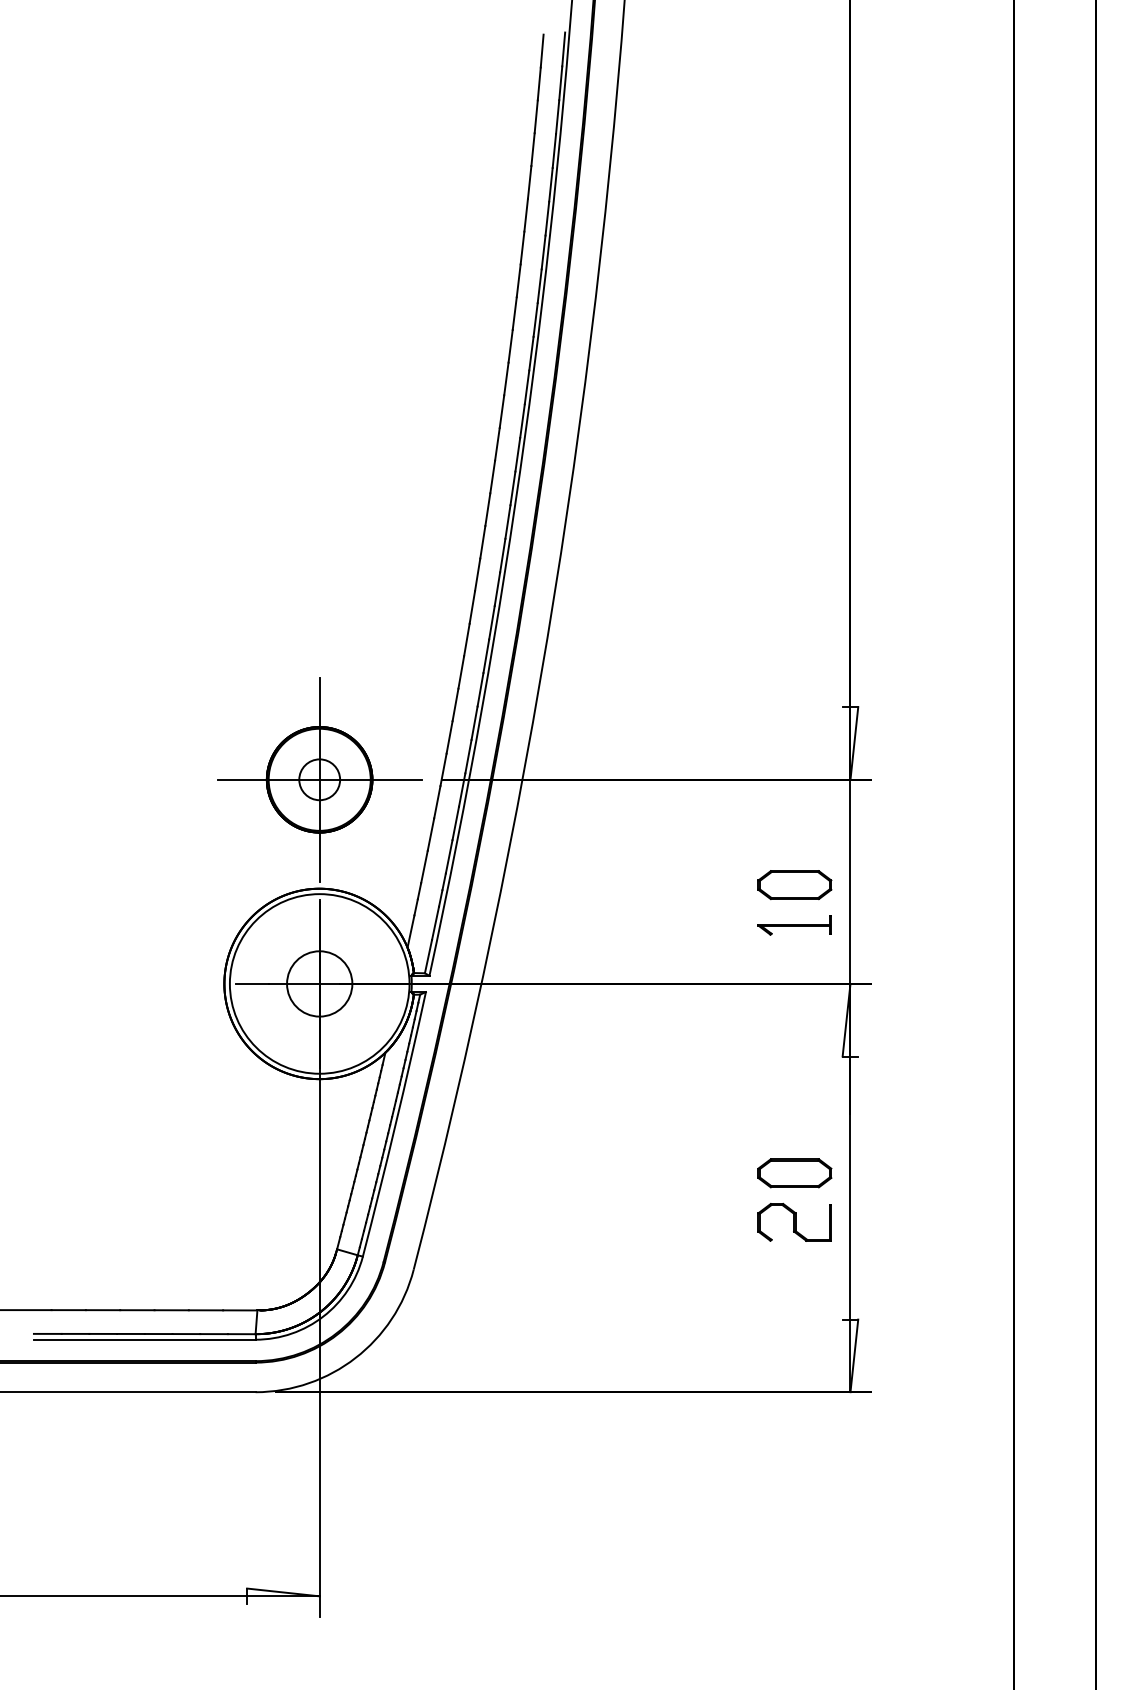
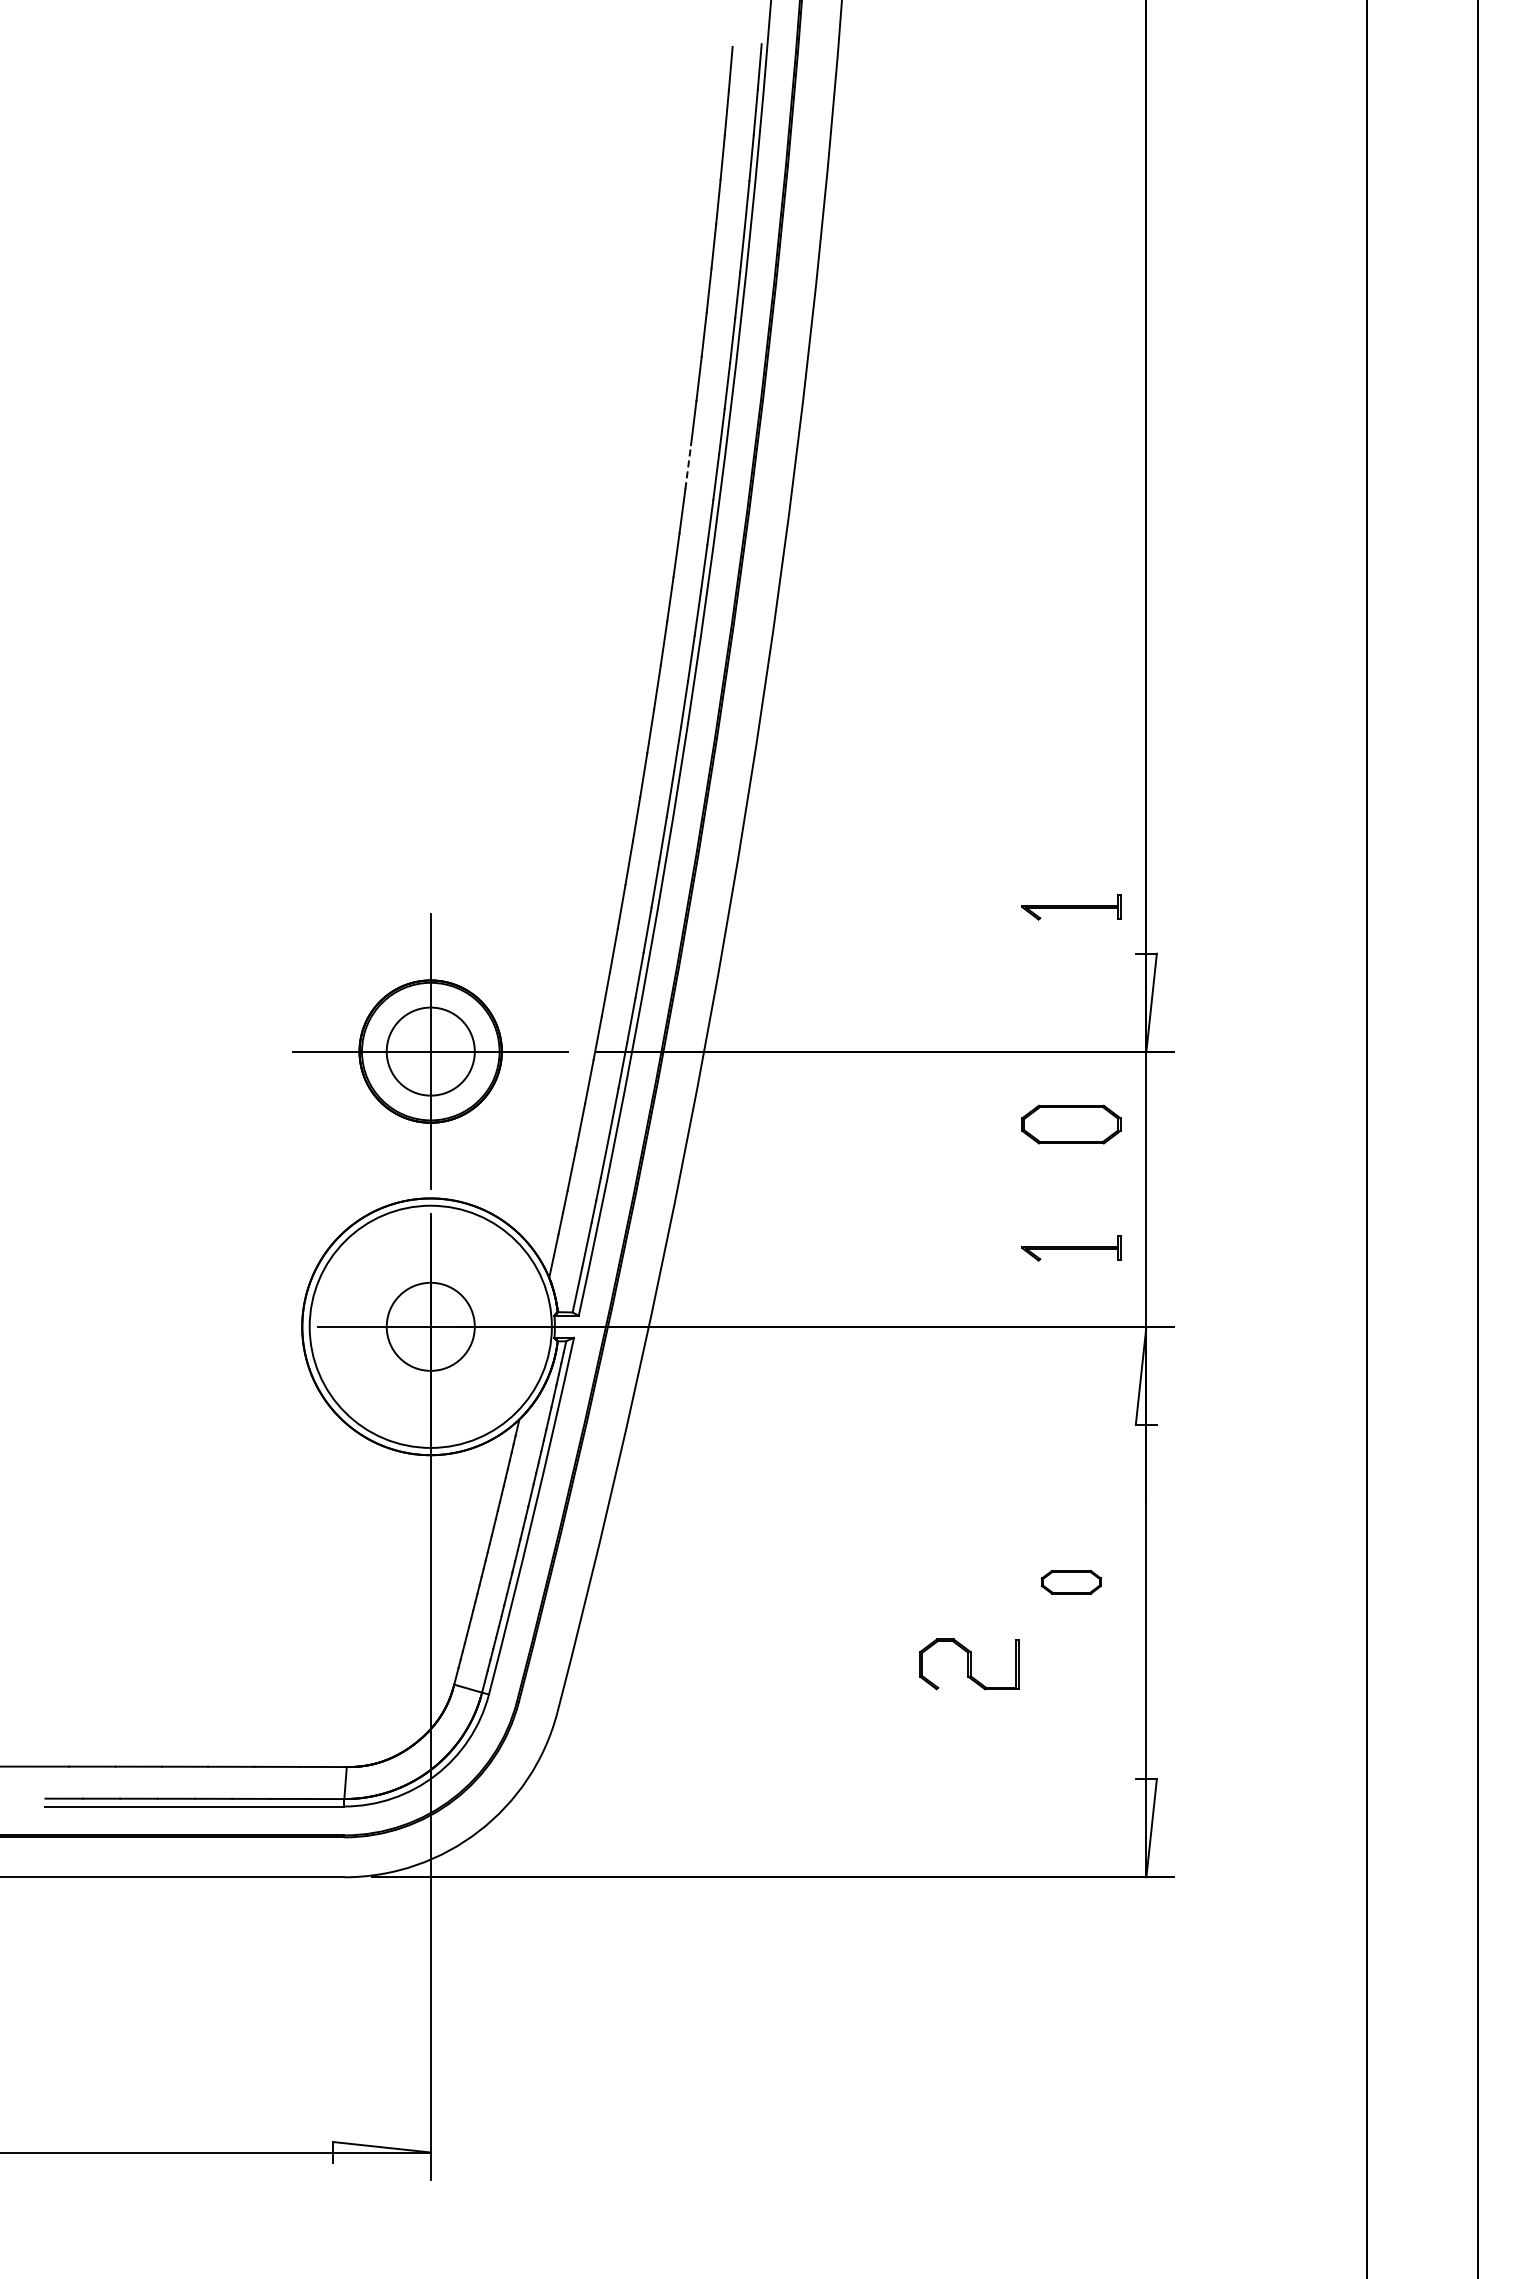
line: (510, 345) -> (688, 466), solid -> dashed
part: (794, 672) -> (1071, 907), added
circle: (319, 779) -> (430, 1051), size x1.6
part: (794, 885) -> (1071, 1124), moved
part: (794, 1173) -> (1071, 1582), size x0.6
part: (794, 1222) -> (969, 1664), moved

